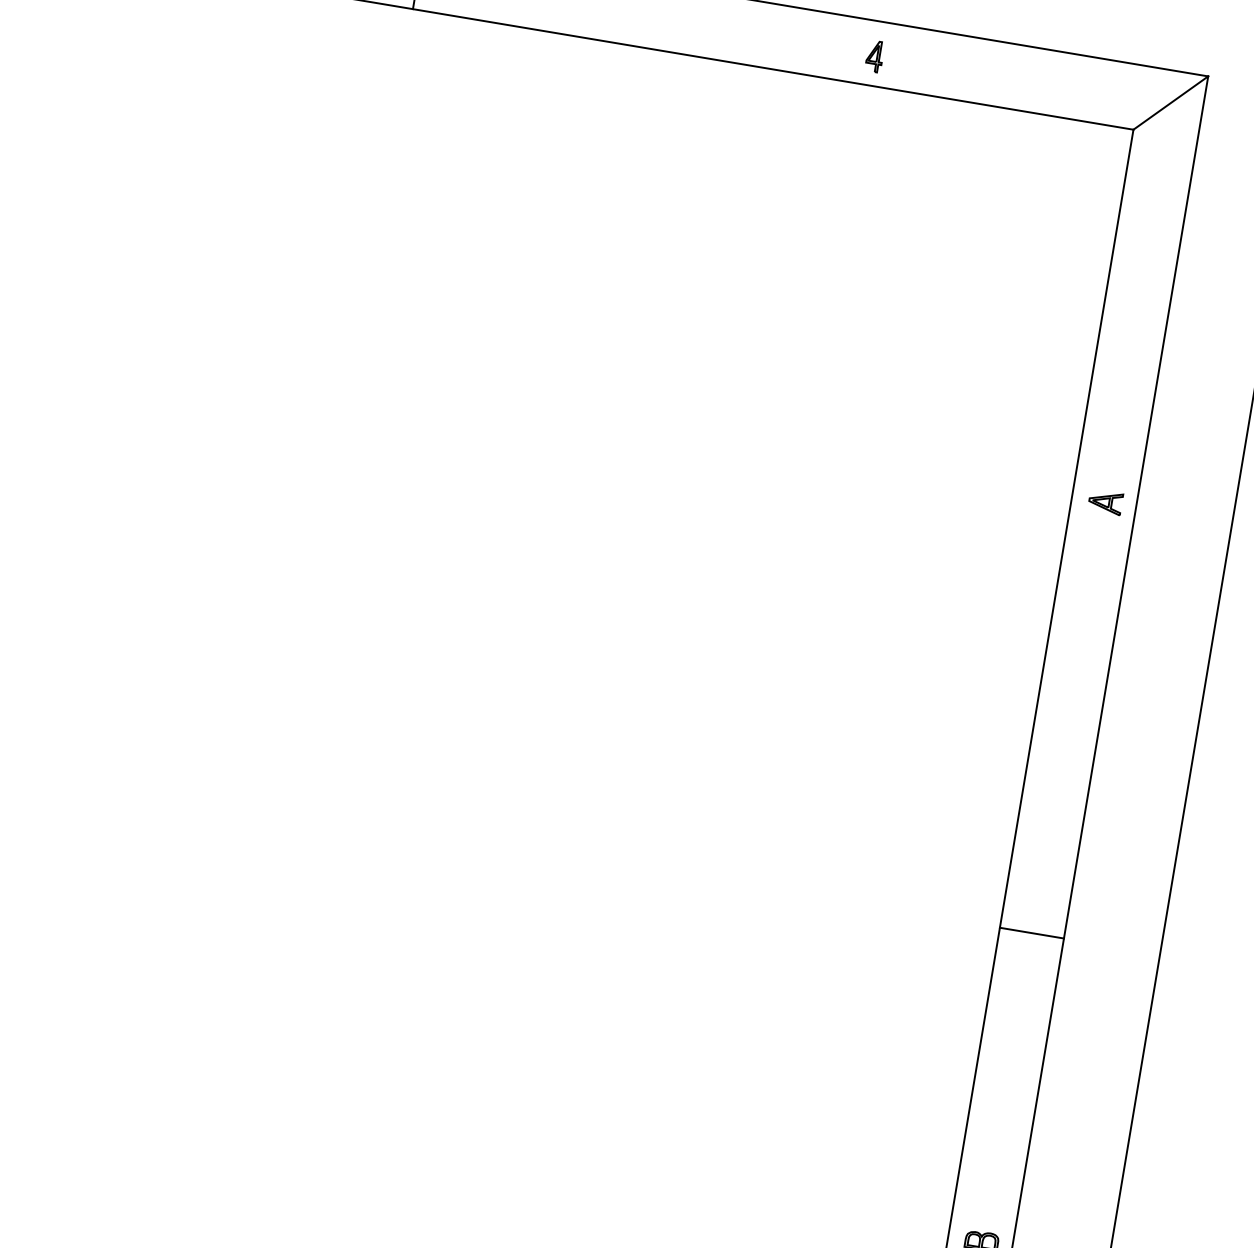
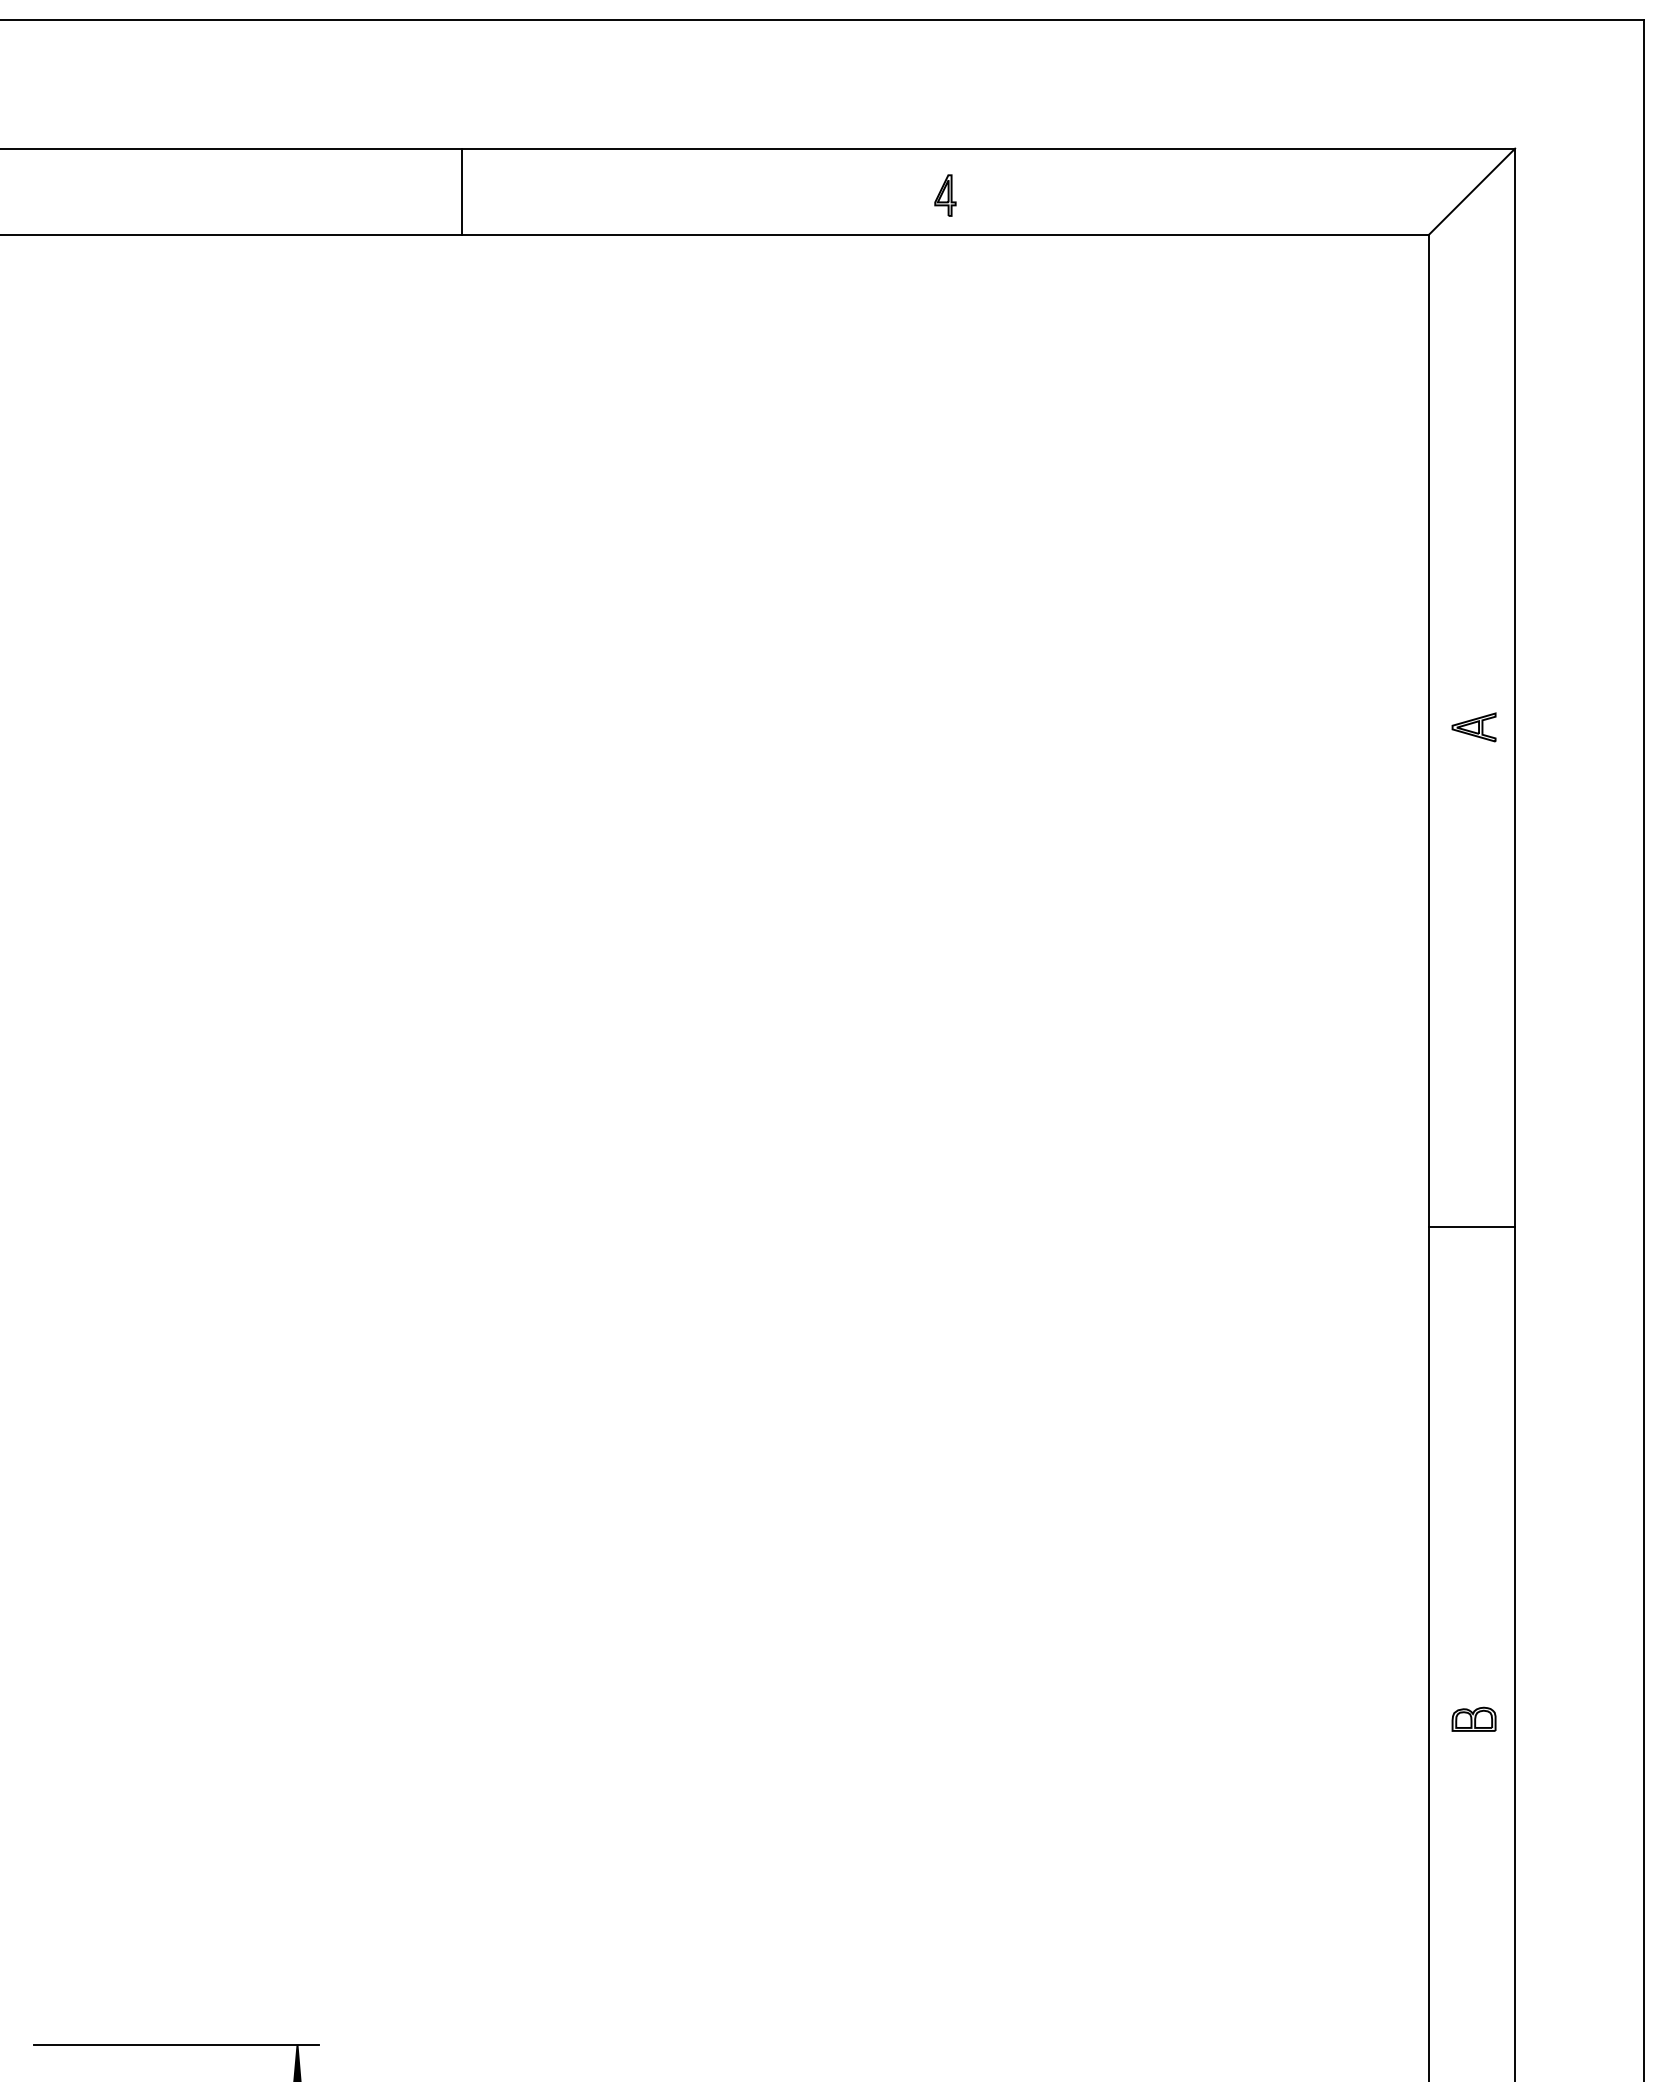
part: (875, 56) -> (945, 195), moved
line: (1032, 933) -> (1472, 1227), moved

